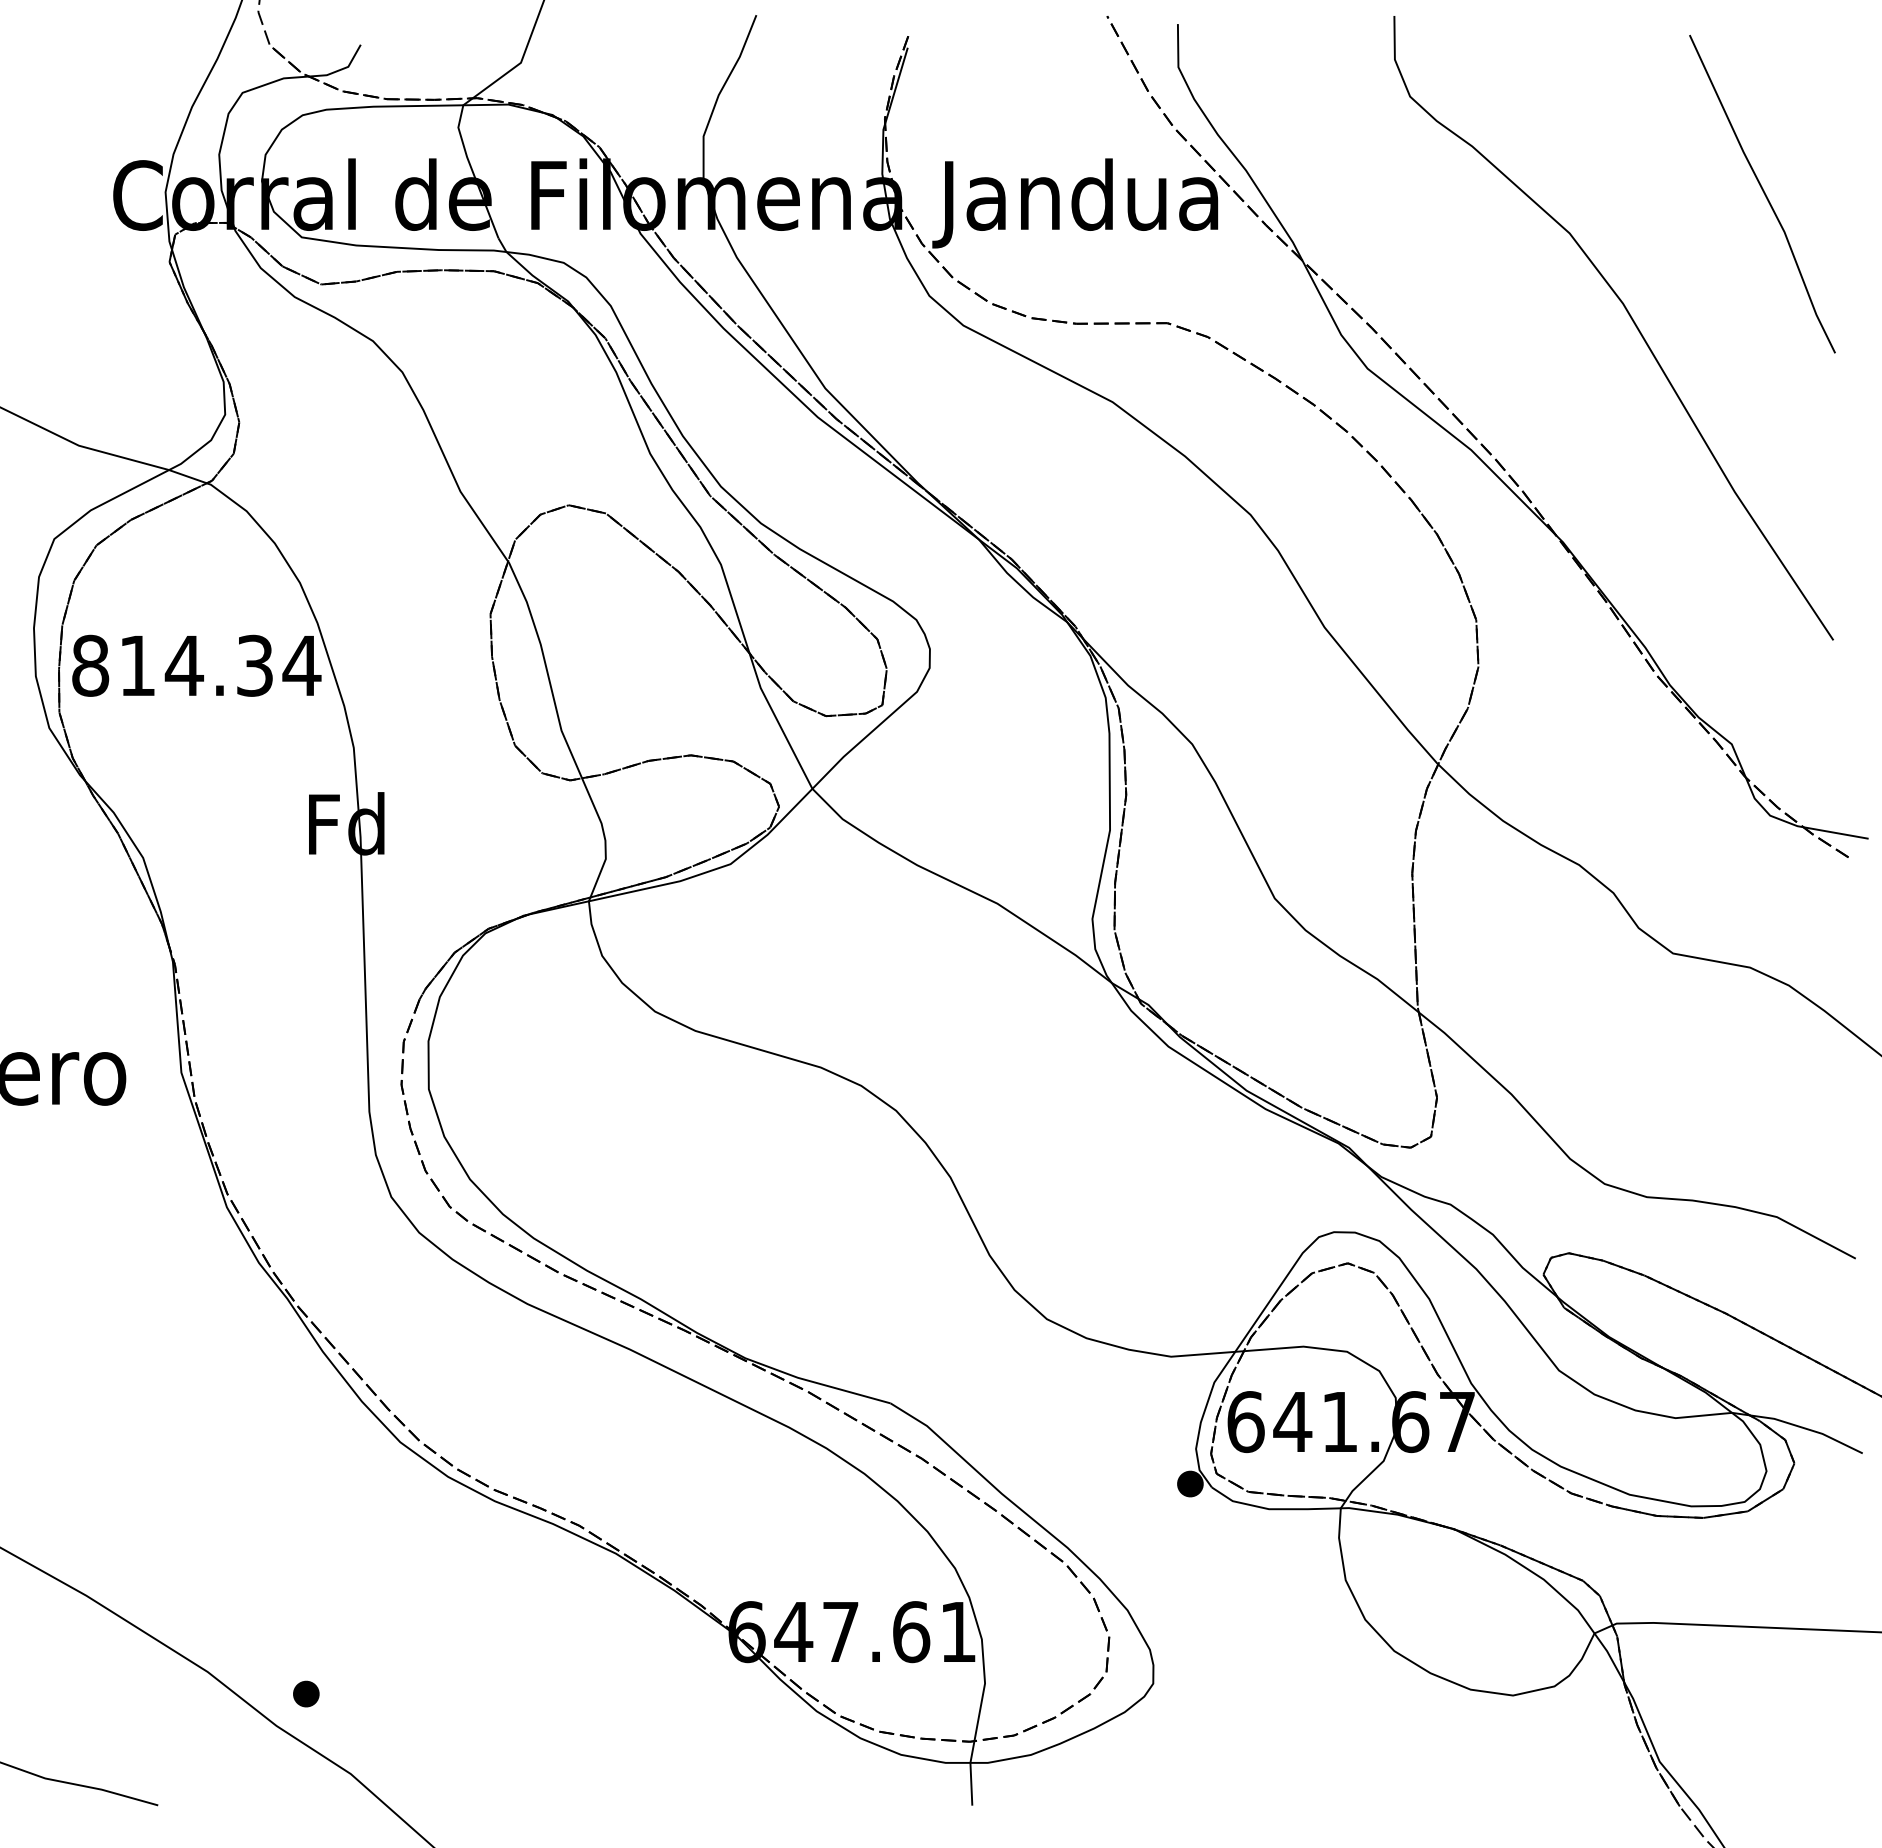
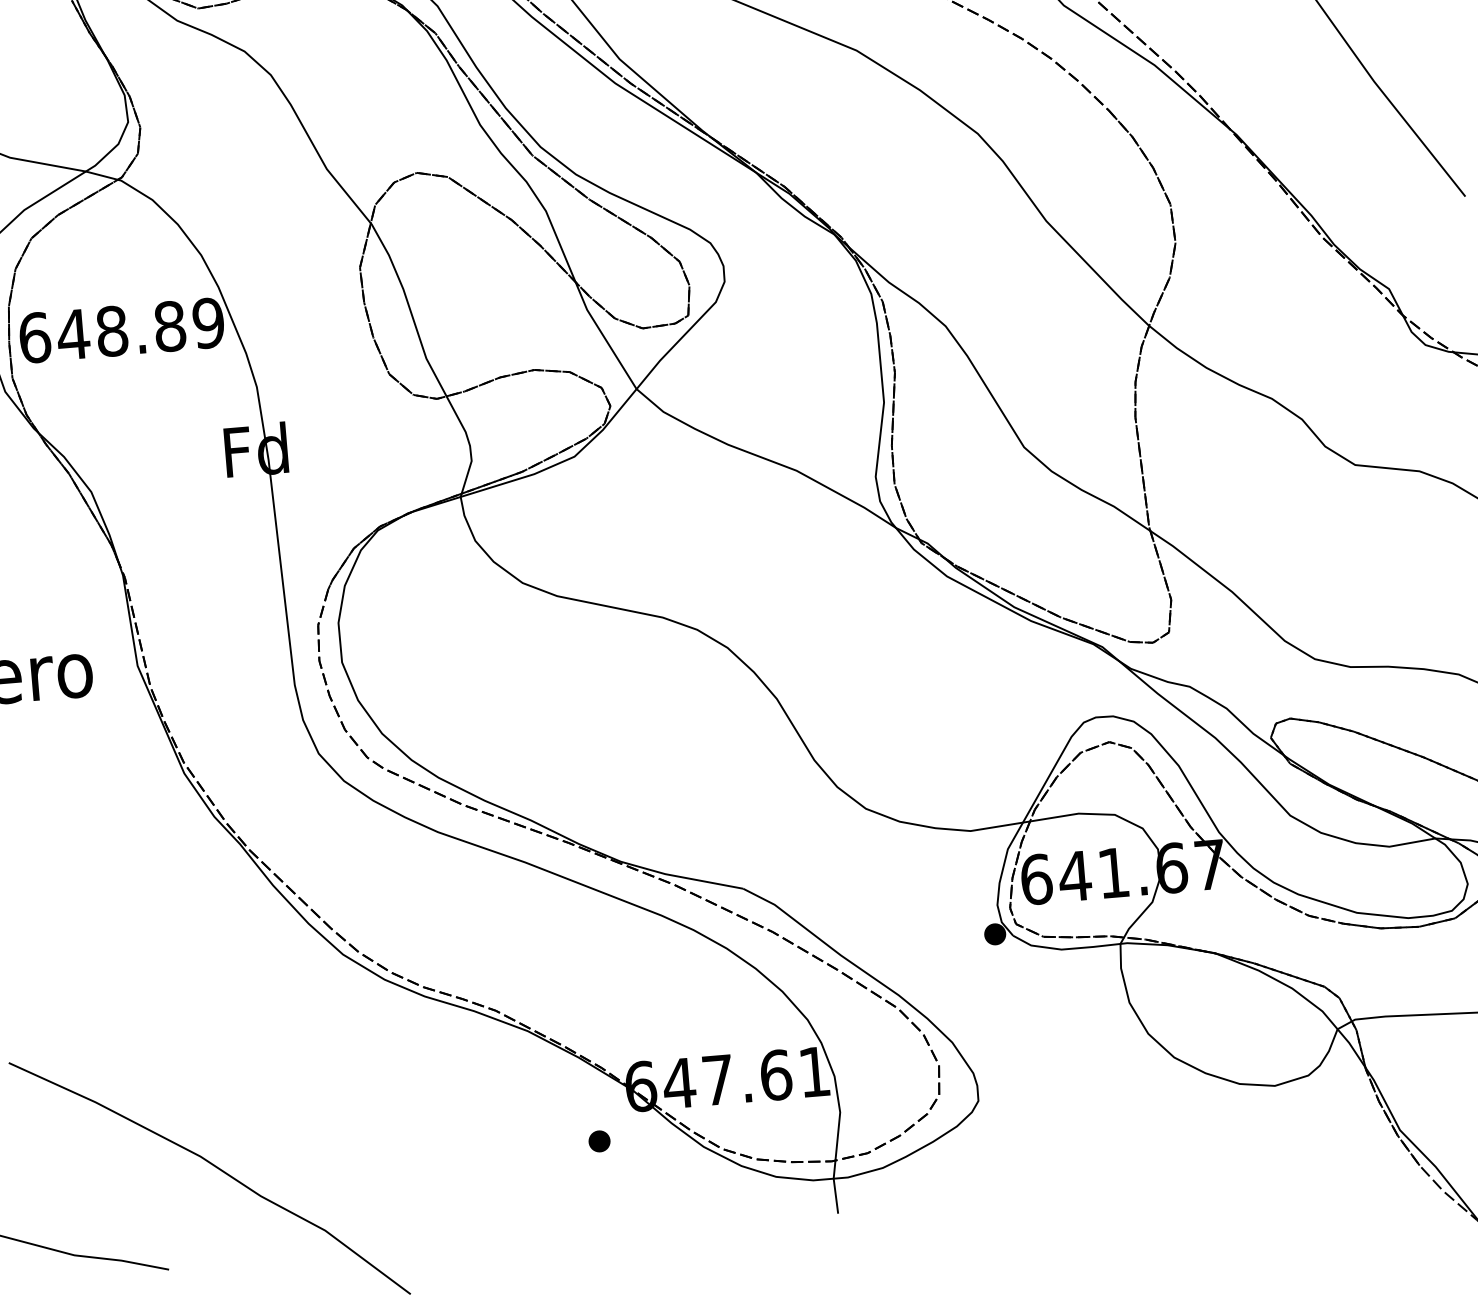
text: (196, 665) -> (121, 330), 814.34 -> 648.89
part: (306, 1693) -> (599, 1140), moved

